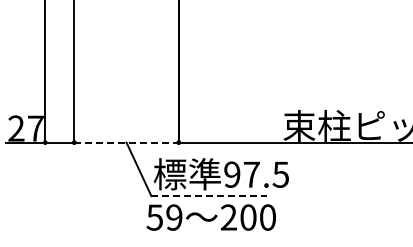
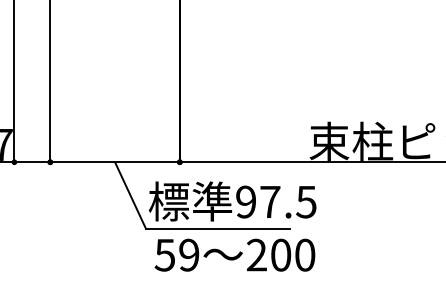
line: (127, 142) -> (116, 162), dashed -> solid
line: (209, 196) -> (217, 229), dashed -> solid
text: (210, 217) -> (234, 255), moved

